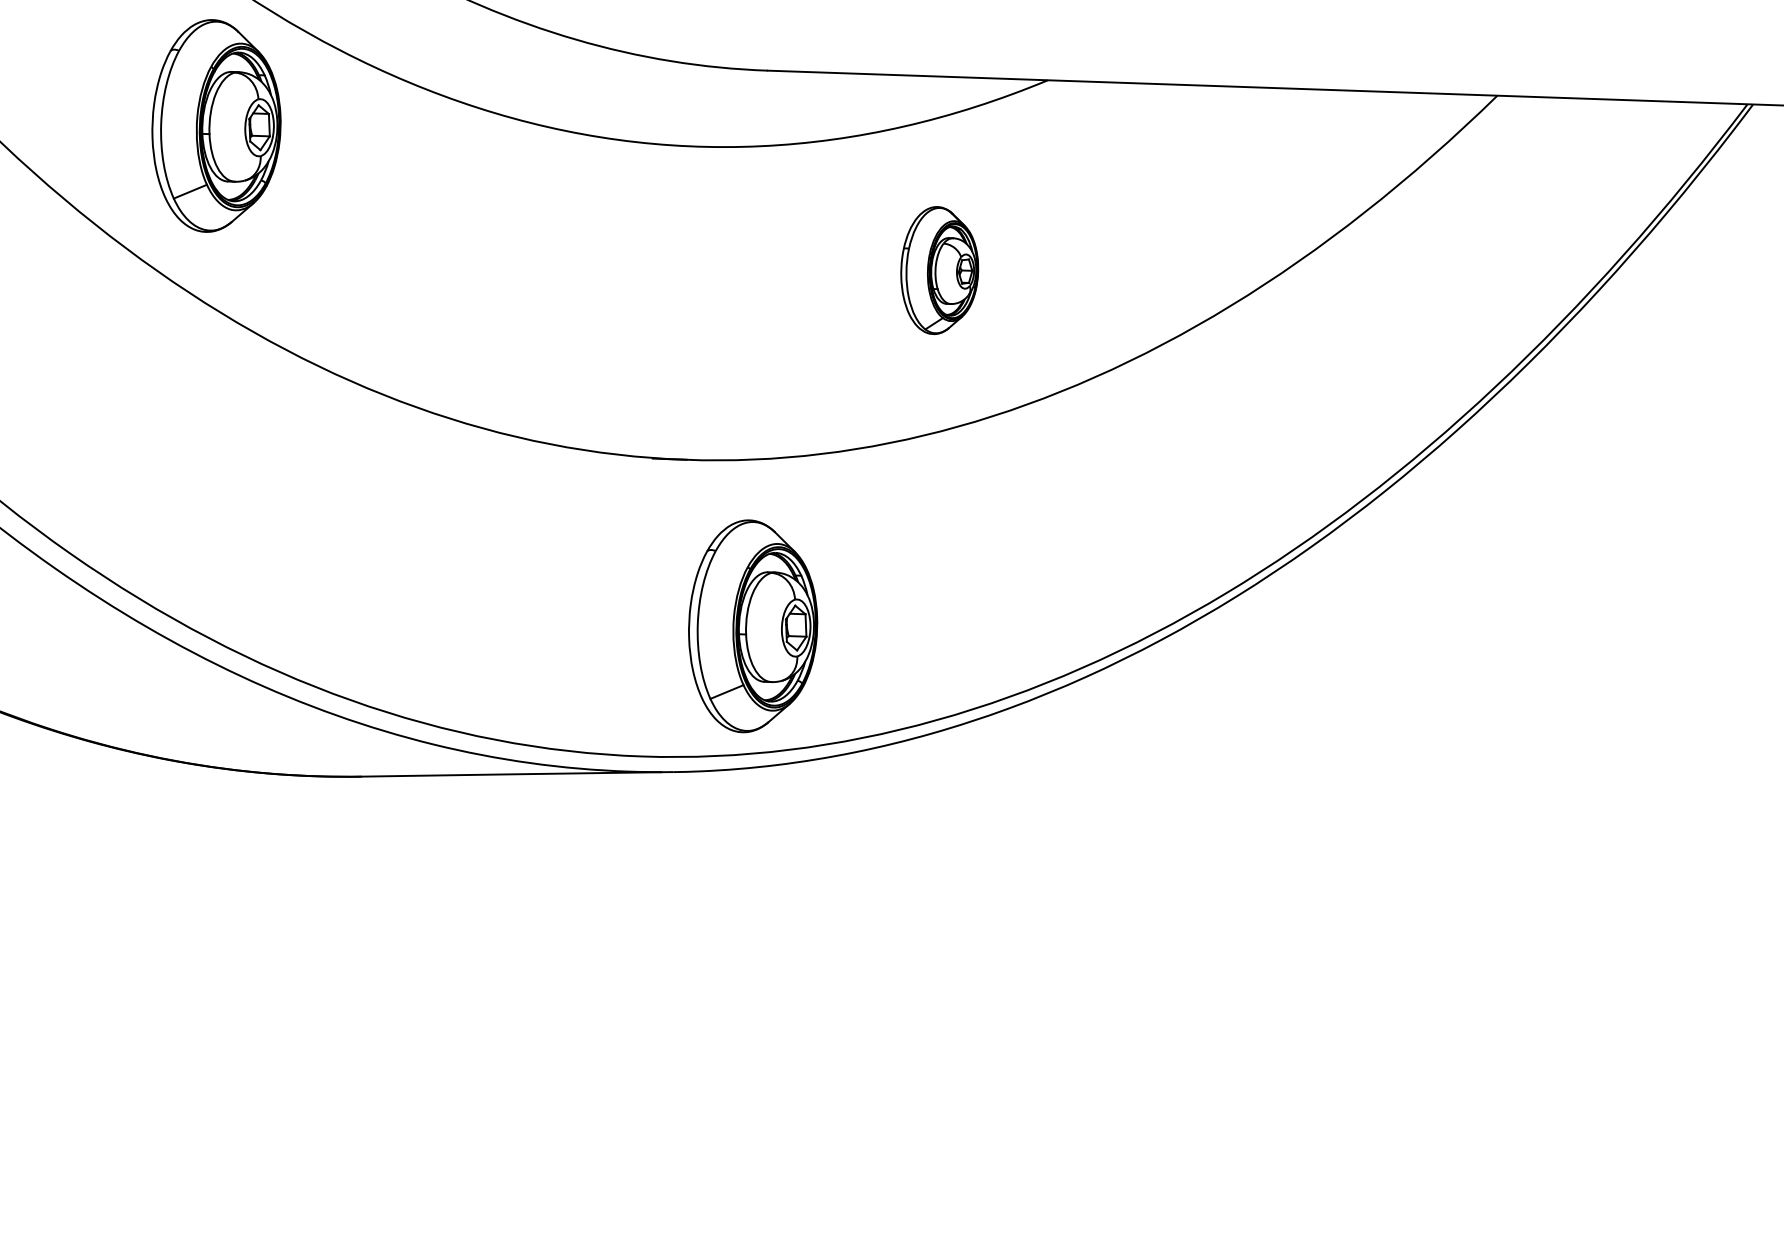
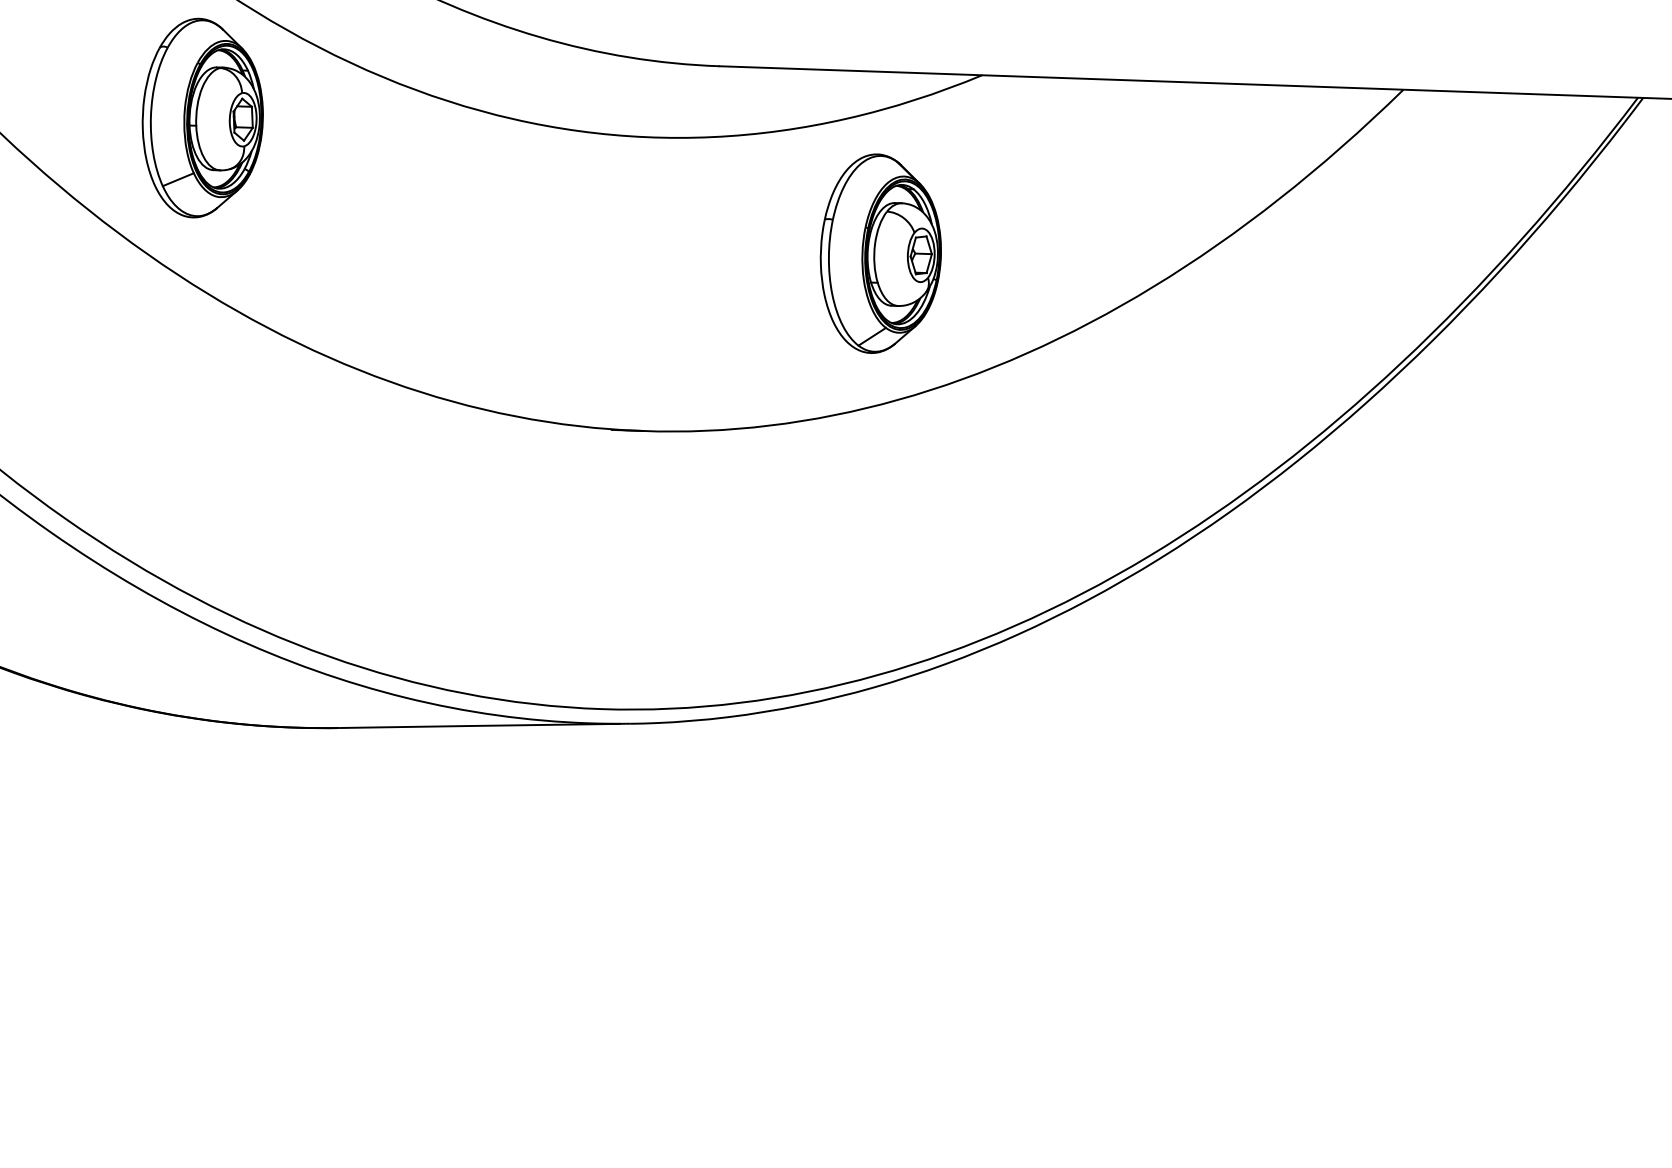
part: (939, 270) -> (880, 253), size x1.67
part: (752, 625) -> (705, 586), removed

